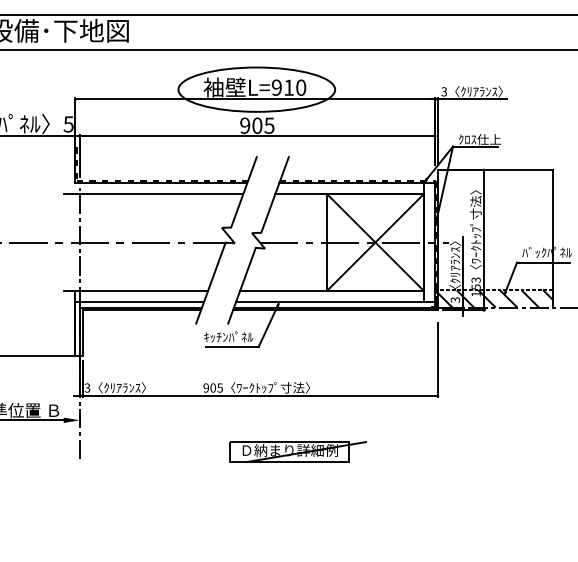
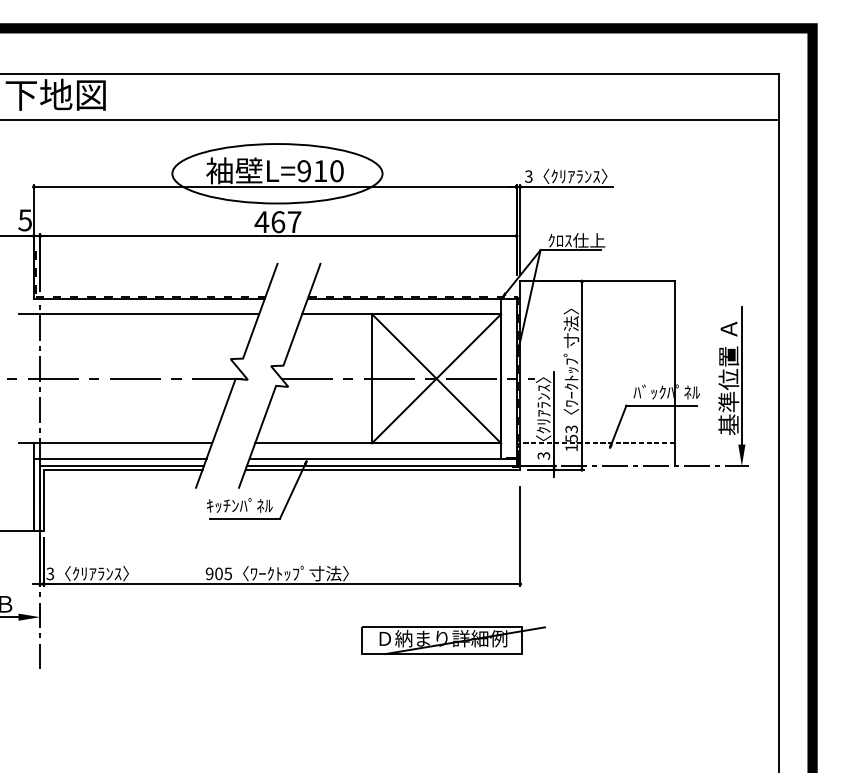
text: (256, 126) -> (277, 222), 905 -> 467
hatch: (495, 299) -> (597, 454), removed
part: (297, 451) -> (453, 640), moved

